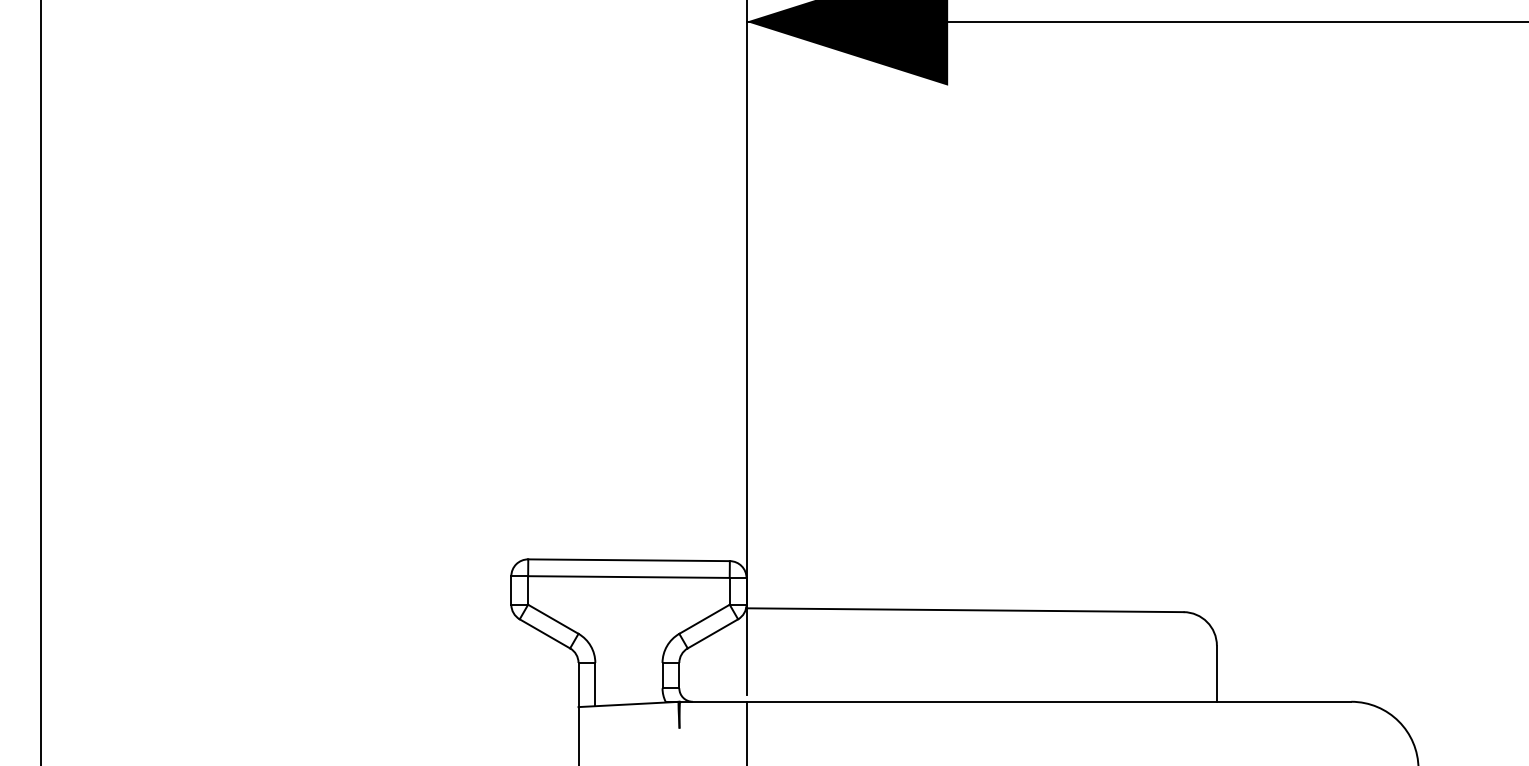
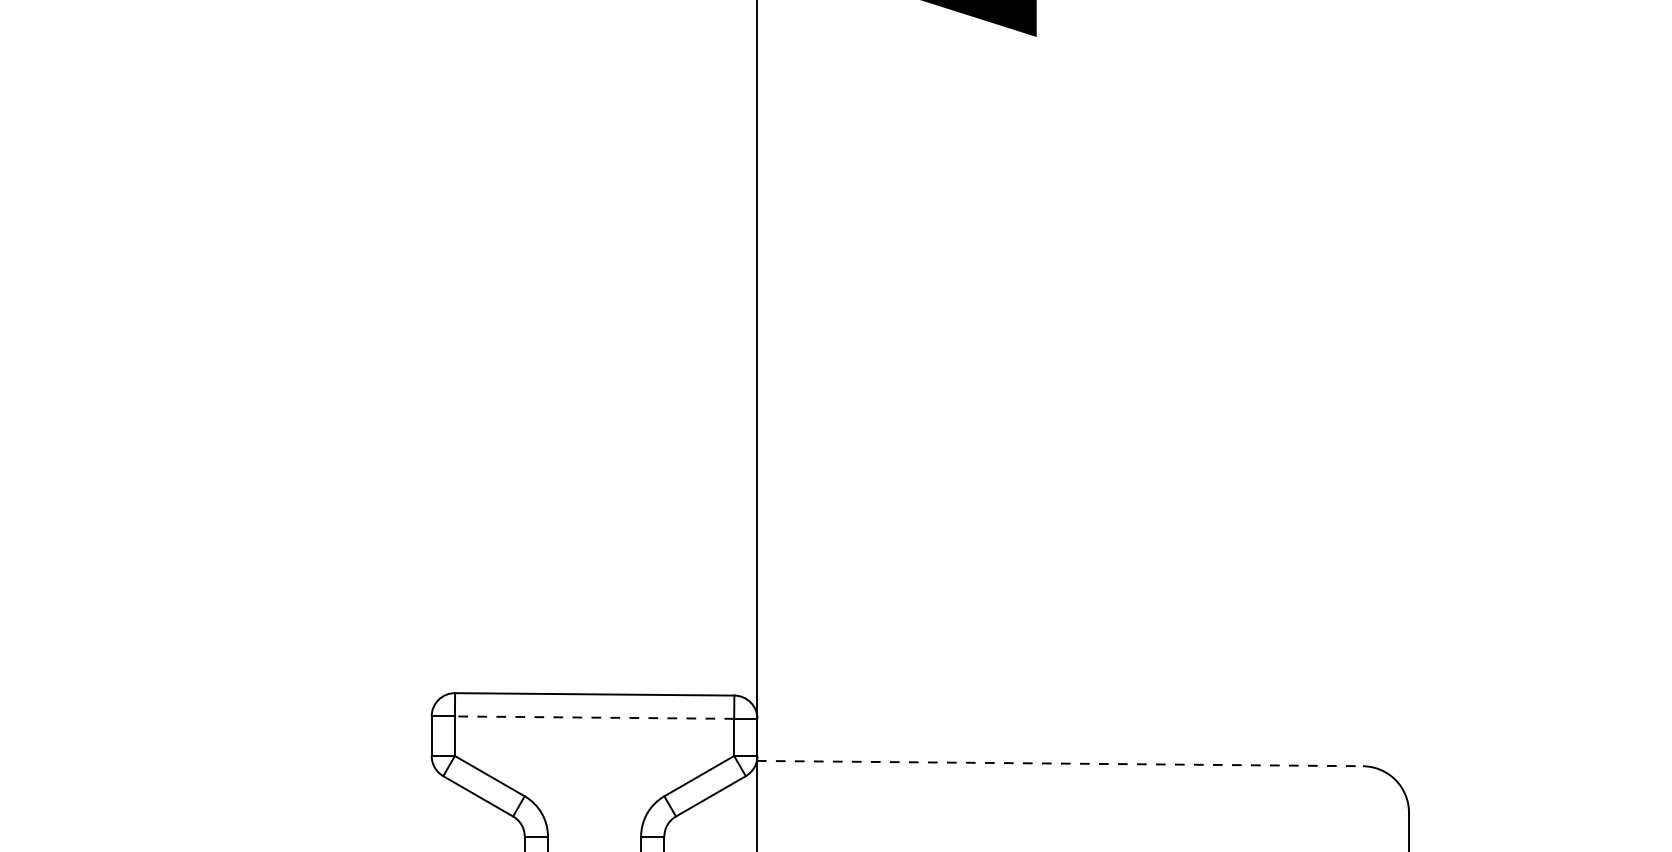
line: (628, 577) -> (593, 718), solid -> dashed
line: (964, 610) -> (1059, 763), solid -> dashed

